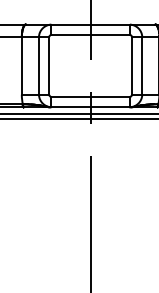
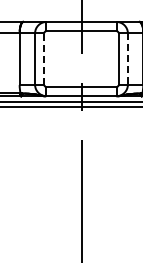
line: (49, 66) -> (44, 59), solid -> dashed
line: (141, 66) -> (127, 59), solid -> dashed

